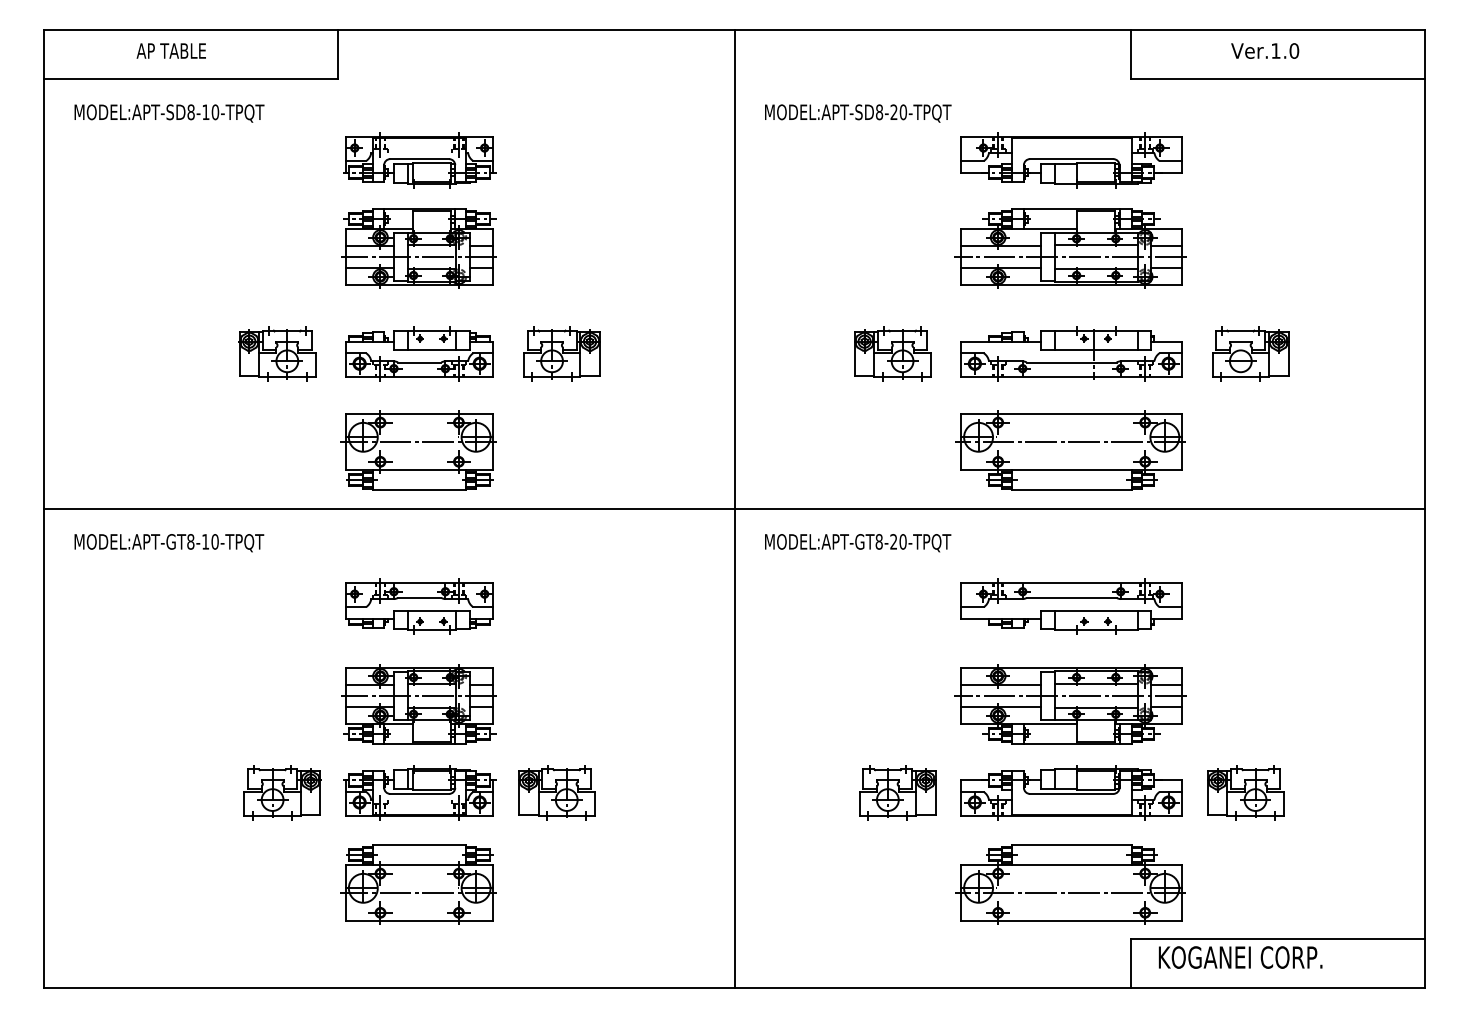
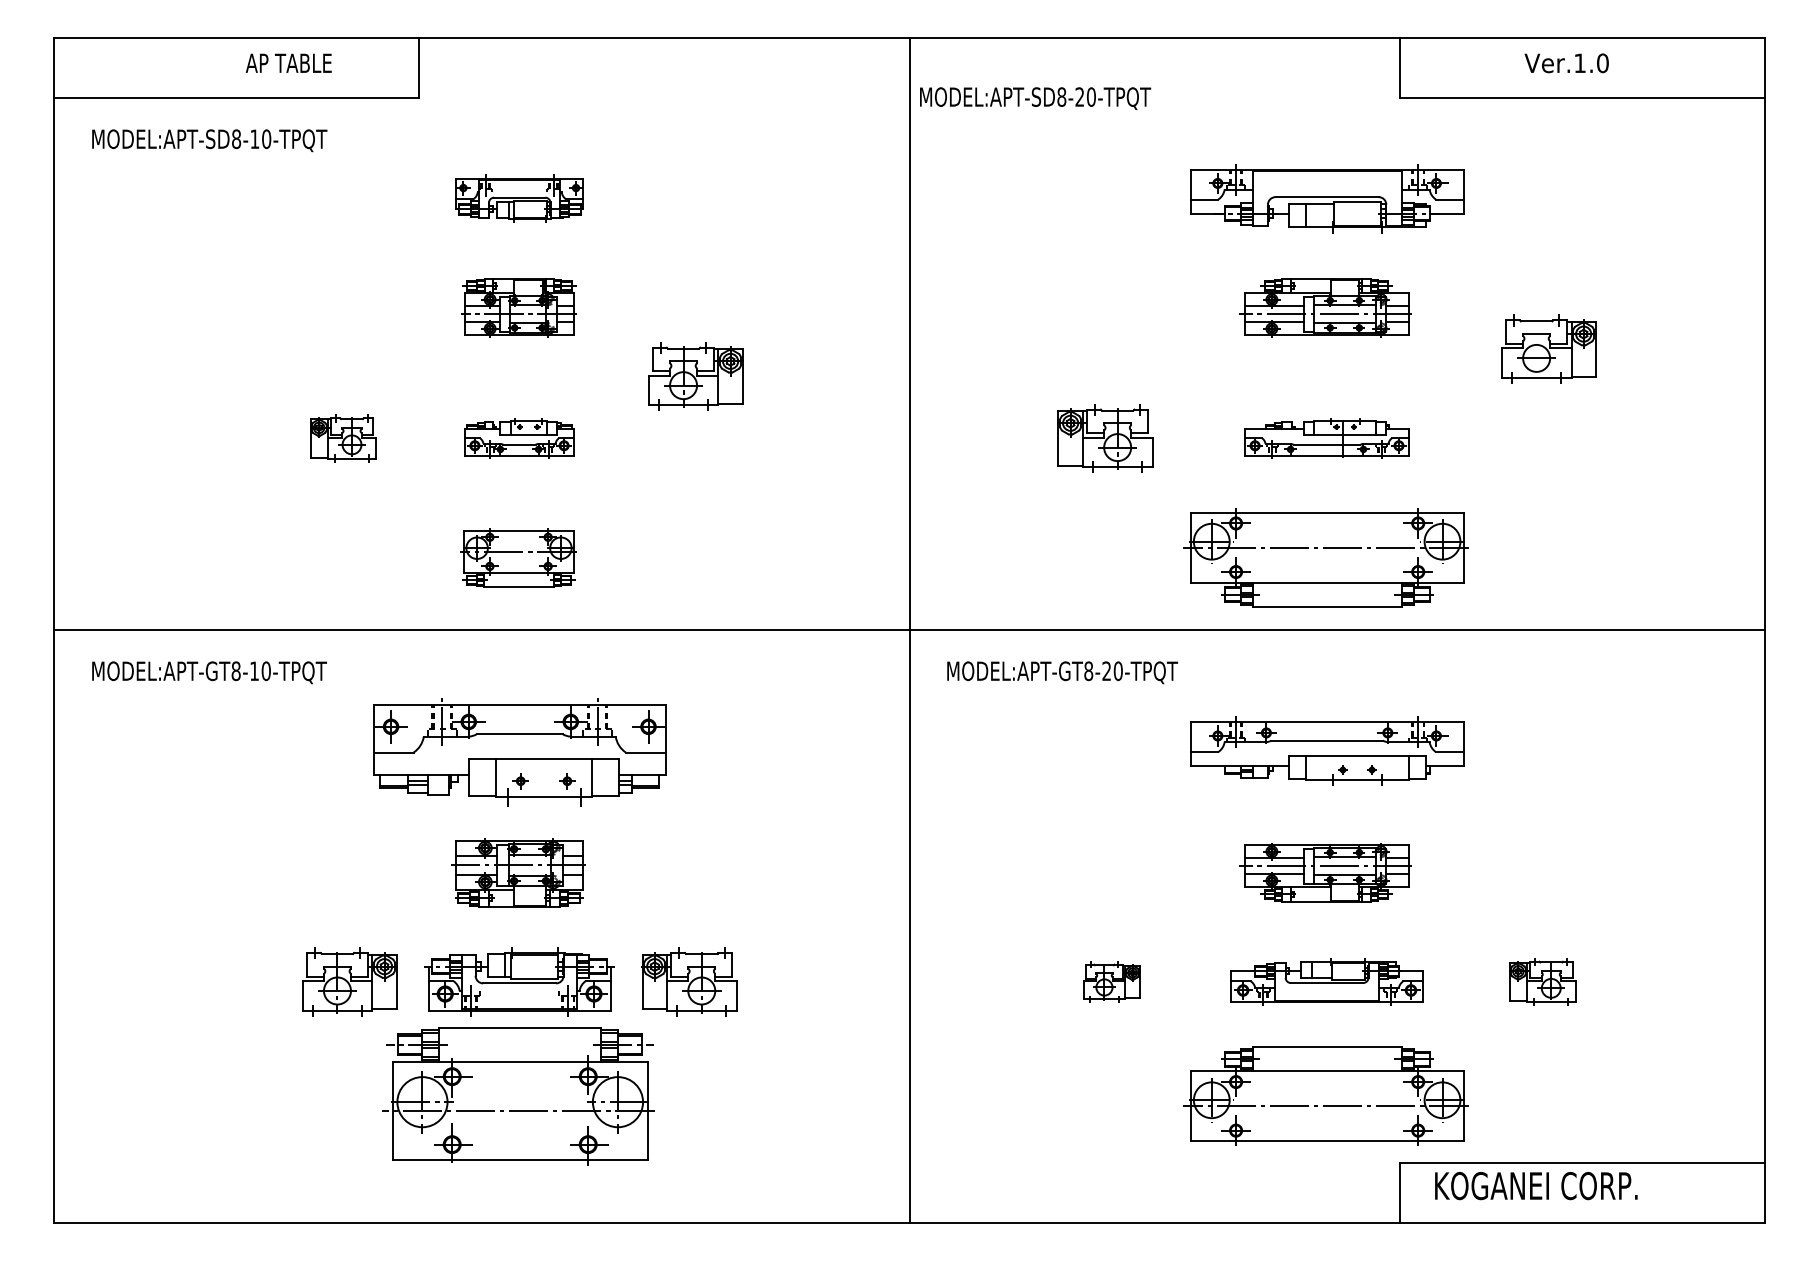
text: (170, 50) -> (287, 62), moved
text: (858, 113) -> (1035, 98), moved
part: (419, 160) -> (519, 198), size x0.7
part: (418, 248) -> (518, 307), size x0.6
part: (1070, 248) -> (1325, 307), size x0.6
part: (277, 353) -> (343, 437), size x0.7
part: (419, 353) -> (519, 437), size x0.6
part: (561, 353) -> (695, 375), moved
part: (1071, 353) -> (1326, 437), size x0.6
part: (1250, 353) -> (1548, 348), moved
part: (418, 450) -> (518, 558), size x0.6
part: (419, 606) -> (519, 751), size x1.6
part: (418, 704) -> (518, 872), size x0.7
part: (1070, 704) -> (1325, 872), size x0.6
part: (897, 792) -> (1111, 981), size x0.6
part: (1071, 792) -> (1326, 981), size x0.7
part: (1245, 792) -> (1542, 981), size x0.7
part: (418, 884) -> (518, 1095), size x1.4

